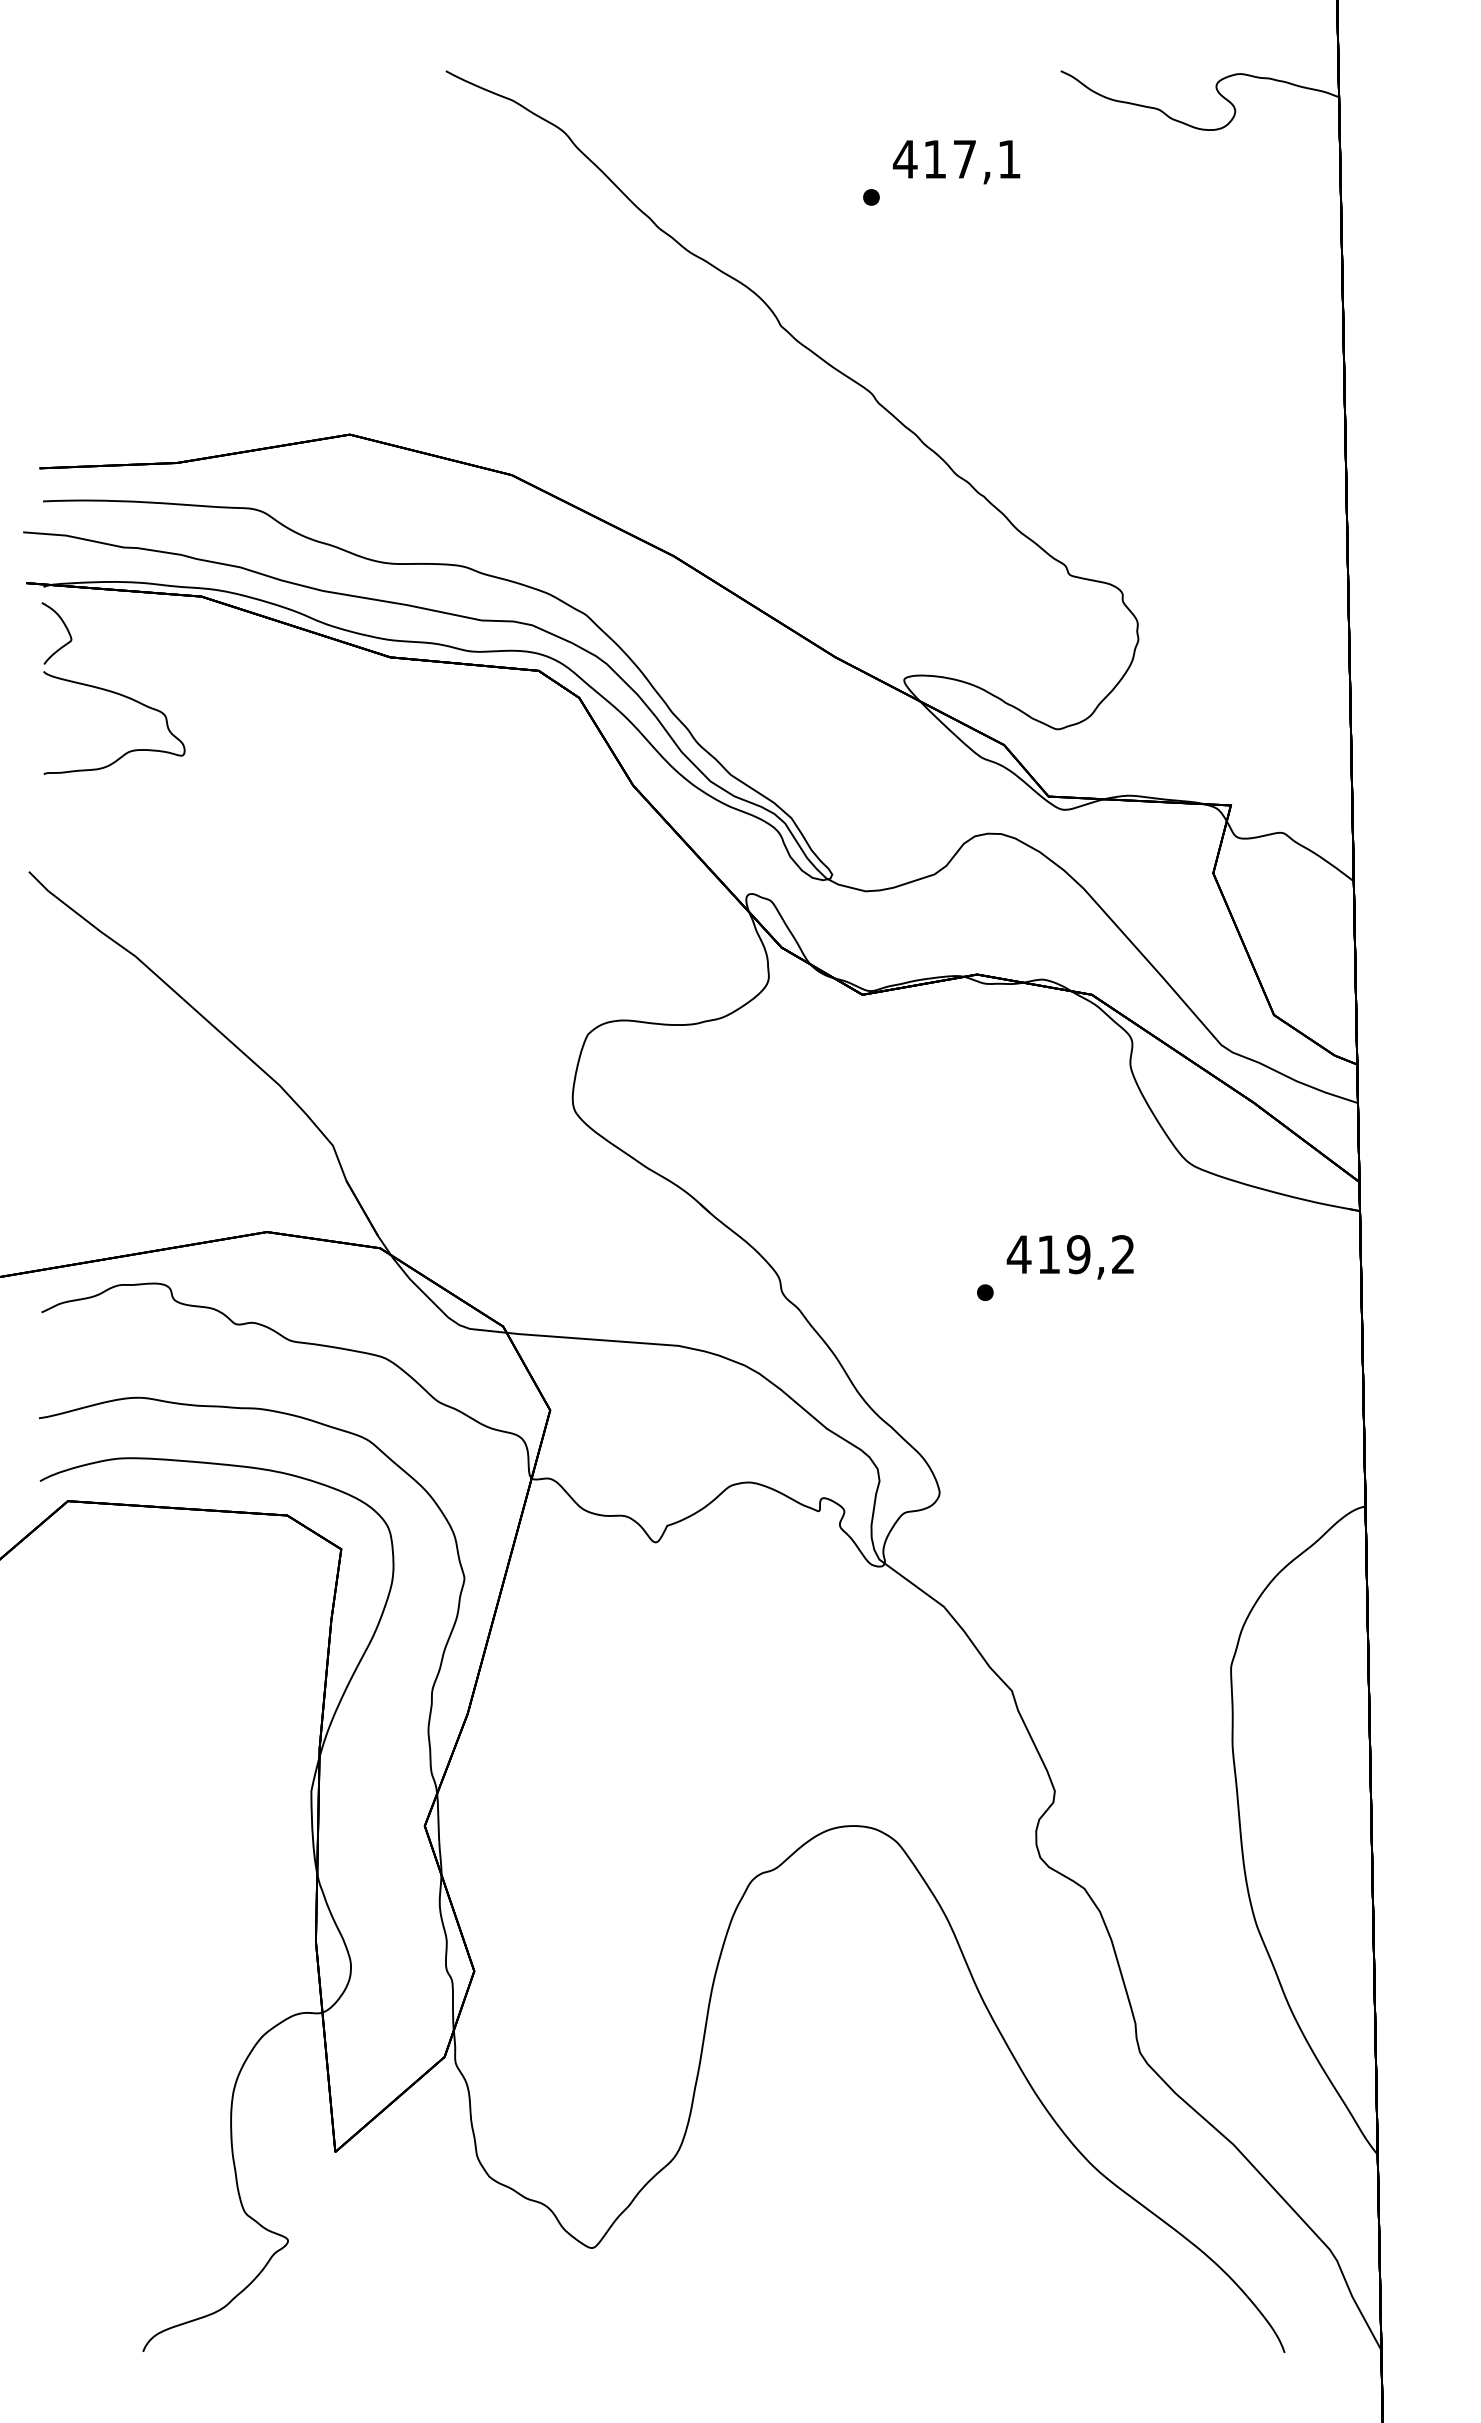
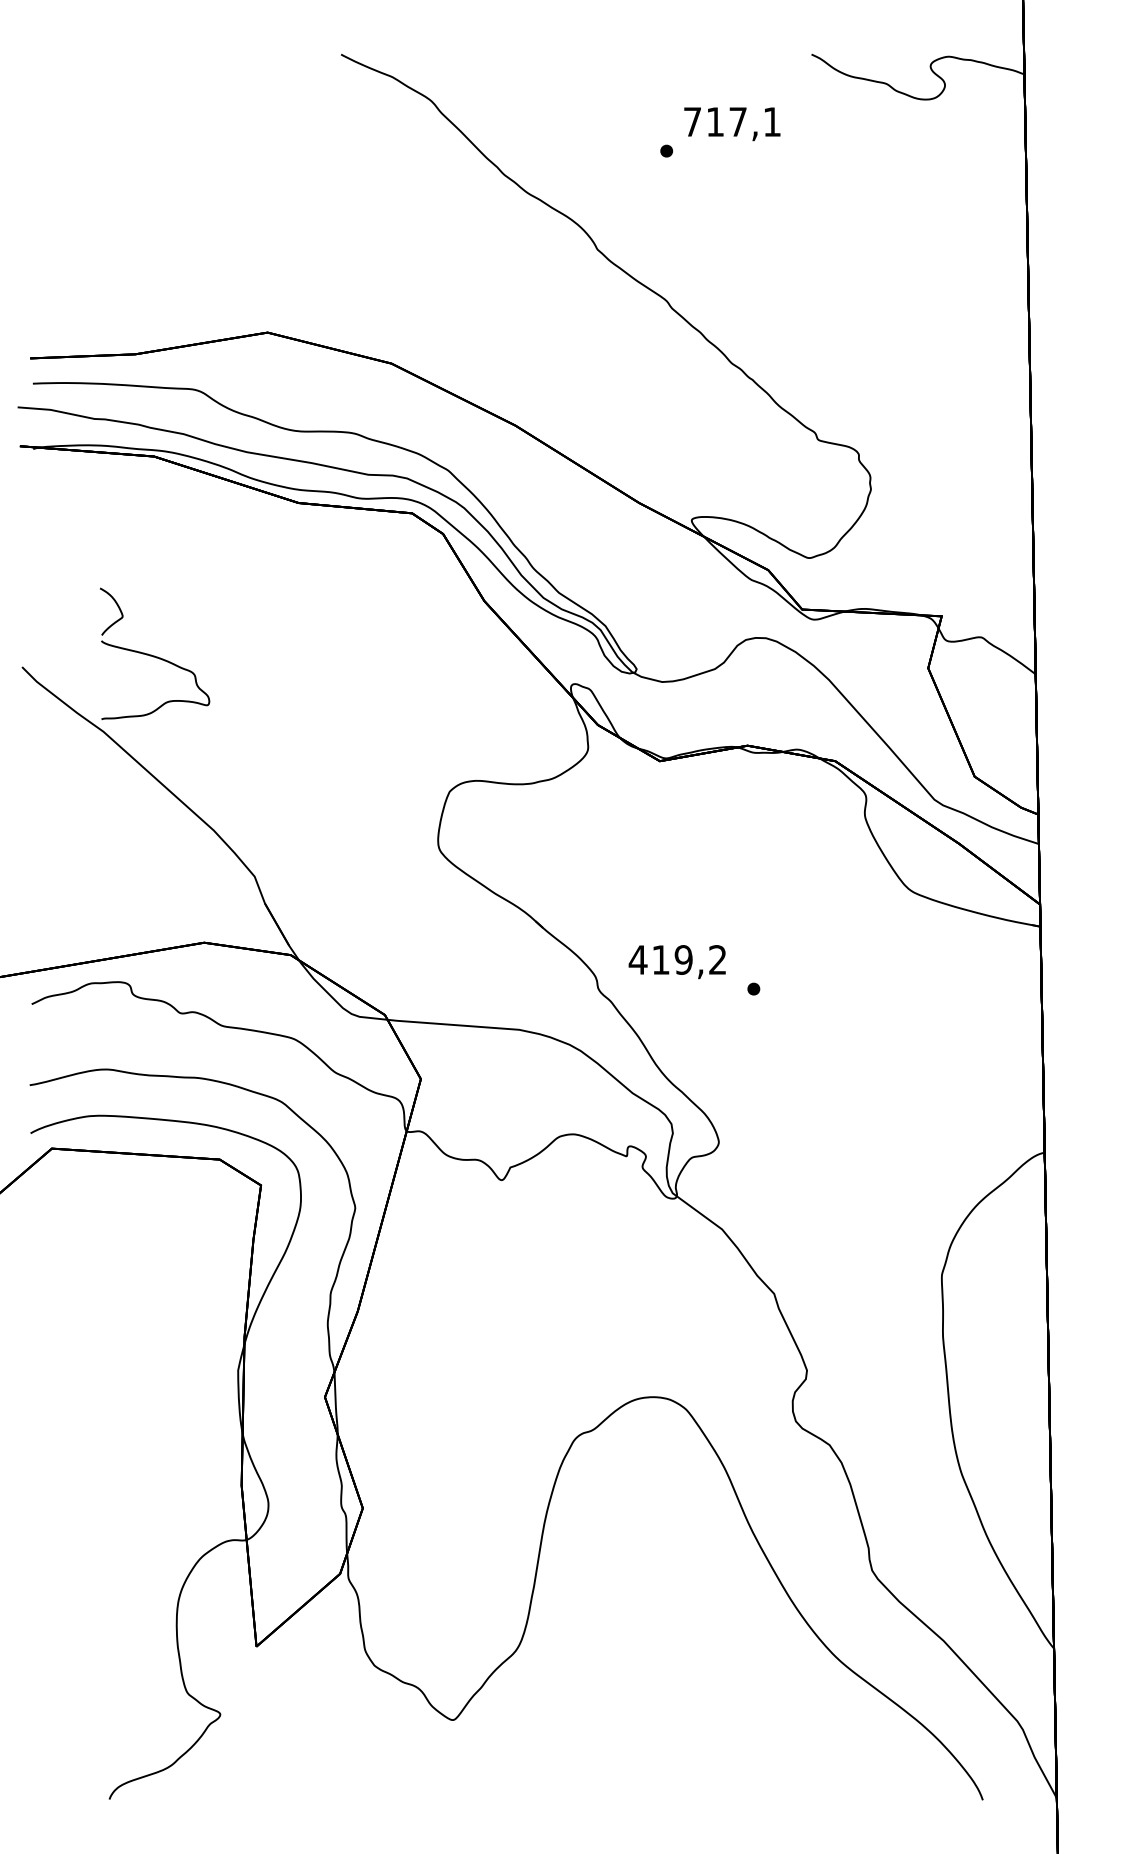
text: (904, 159) -> (691, 122), 417,1 -> 717,1
part: (113, 688) -> (154, 653), moved
text: (1069, 1257) -> (676, 962), moved

